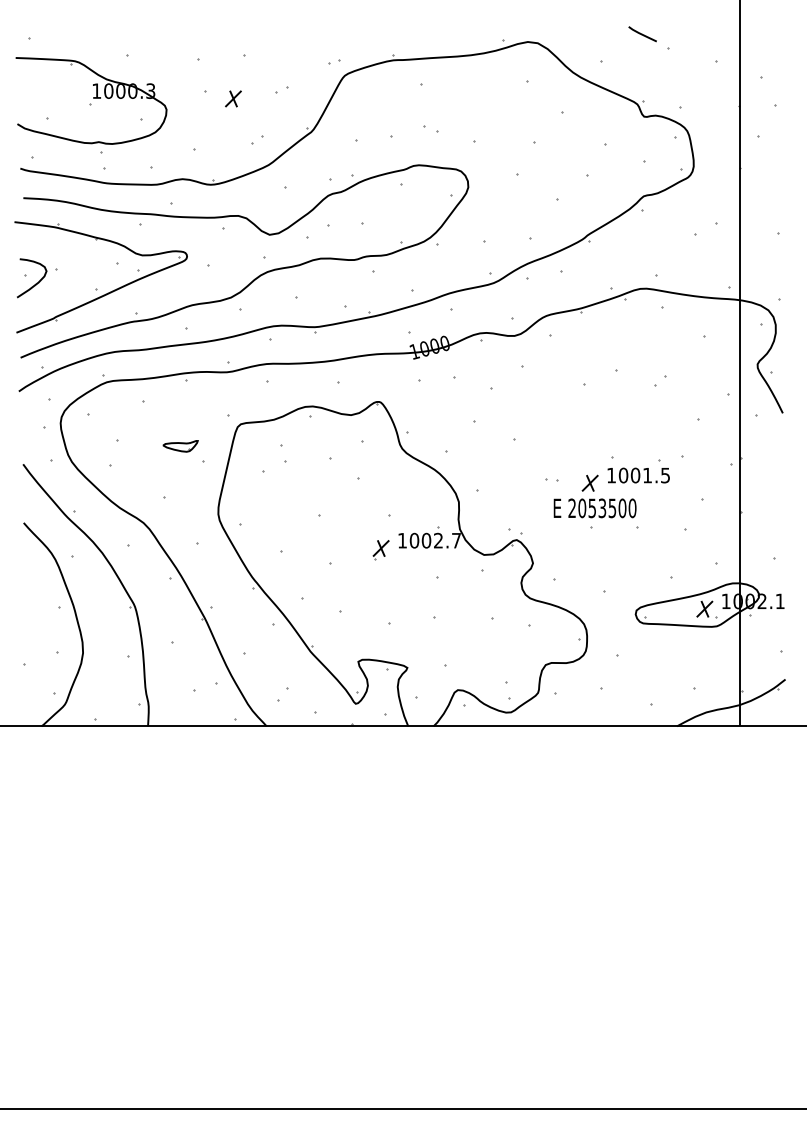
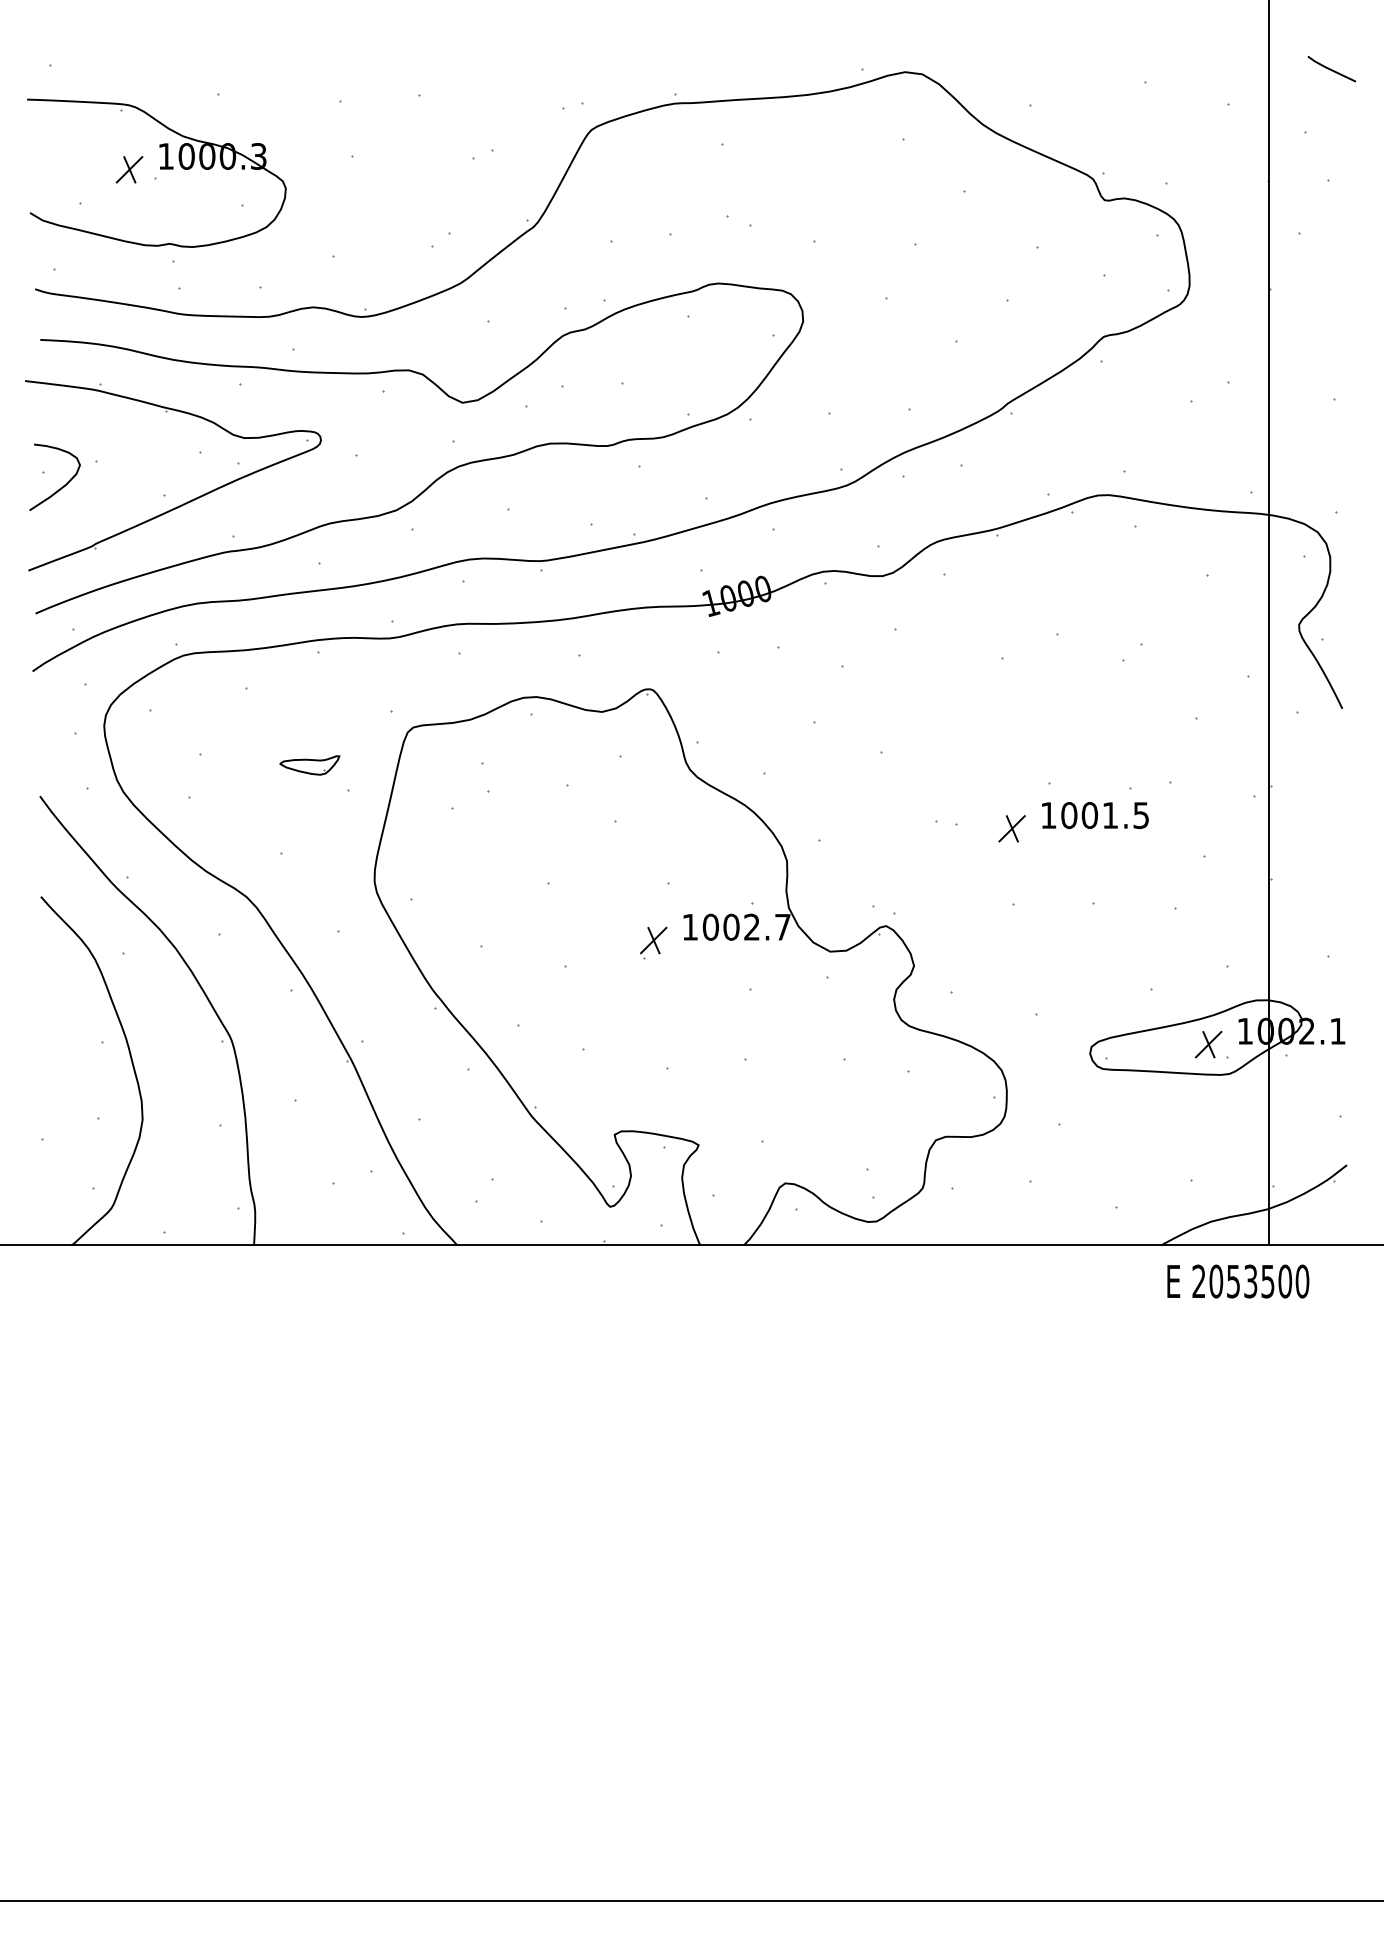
line: (642, 34) -> (1331, 69), moved
part: (233, 98) -> (129, 169), moved
text: (594, 508) -> (1237, 1281), moved

